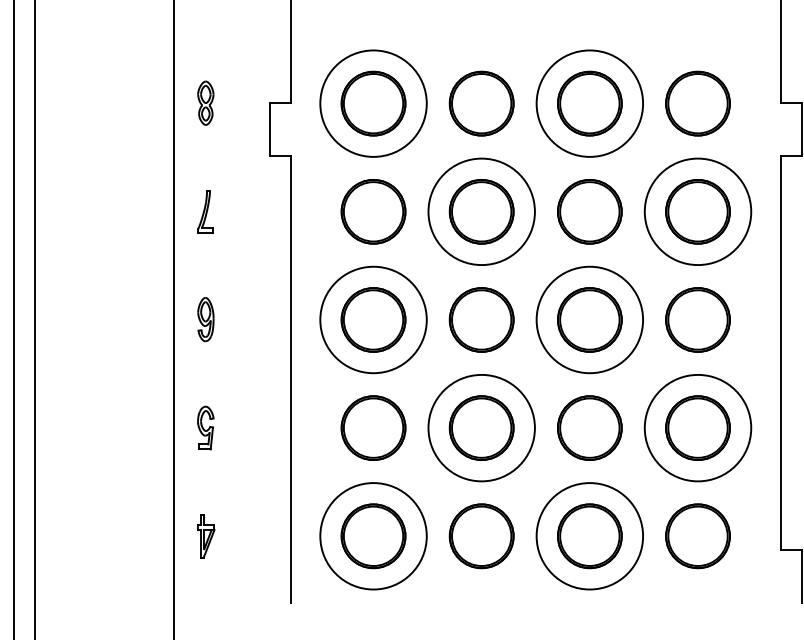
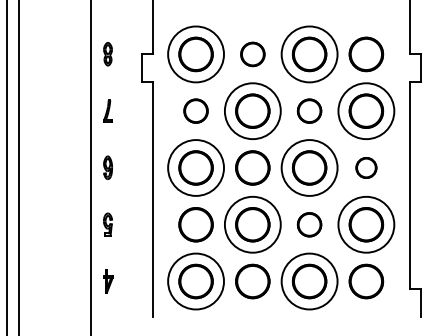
part: (481, 103) -> (252, 54), size x0.7
circle: (372, 210) -> (195, 110), size x0.7
part: (589, 210) -> (309, 110), size x0.7
part: (698, 319) -> (366, 167), size x0.6
part: (589, 427) -> (309, 224), size x0.7

